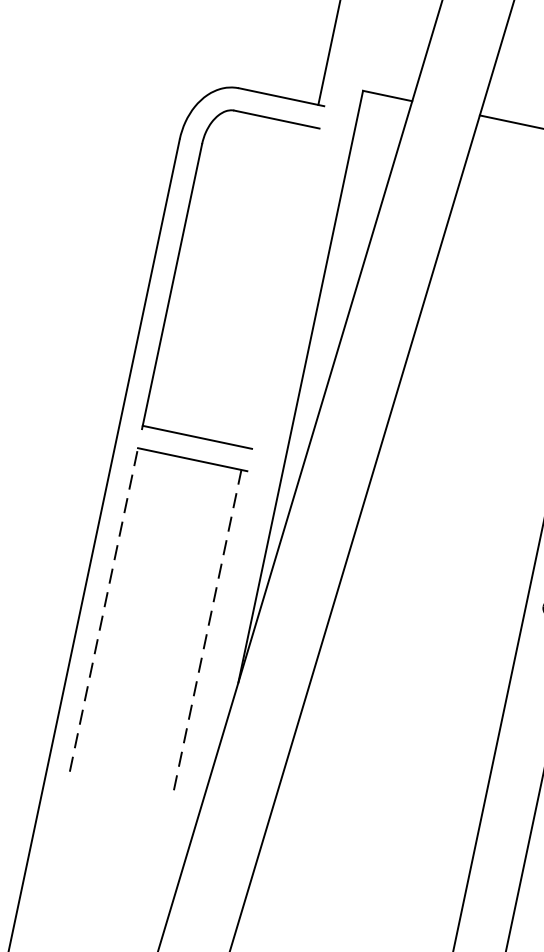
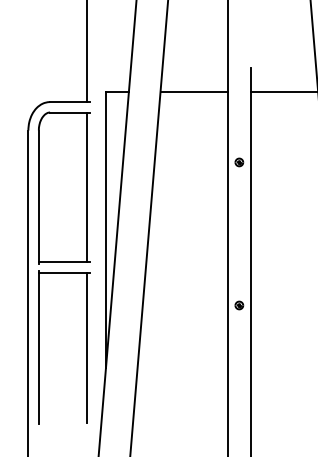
line: (280, 287) -> (87, 187), added
line: (103, 607) -> (38, 347), dashed -> solid
line: (208, 629) -> (87, 347), dashed -> solid

